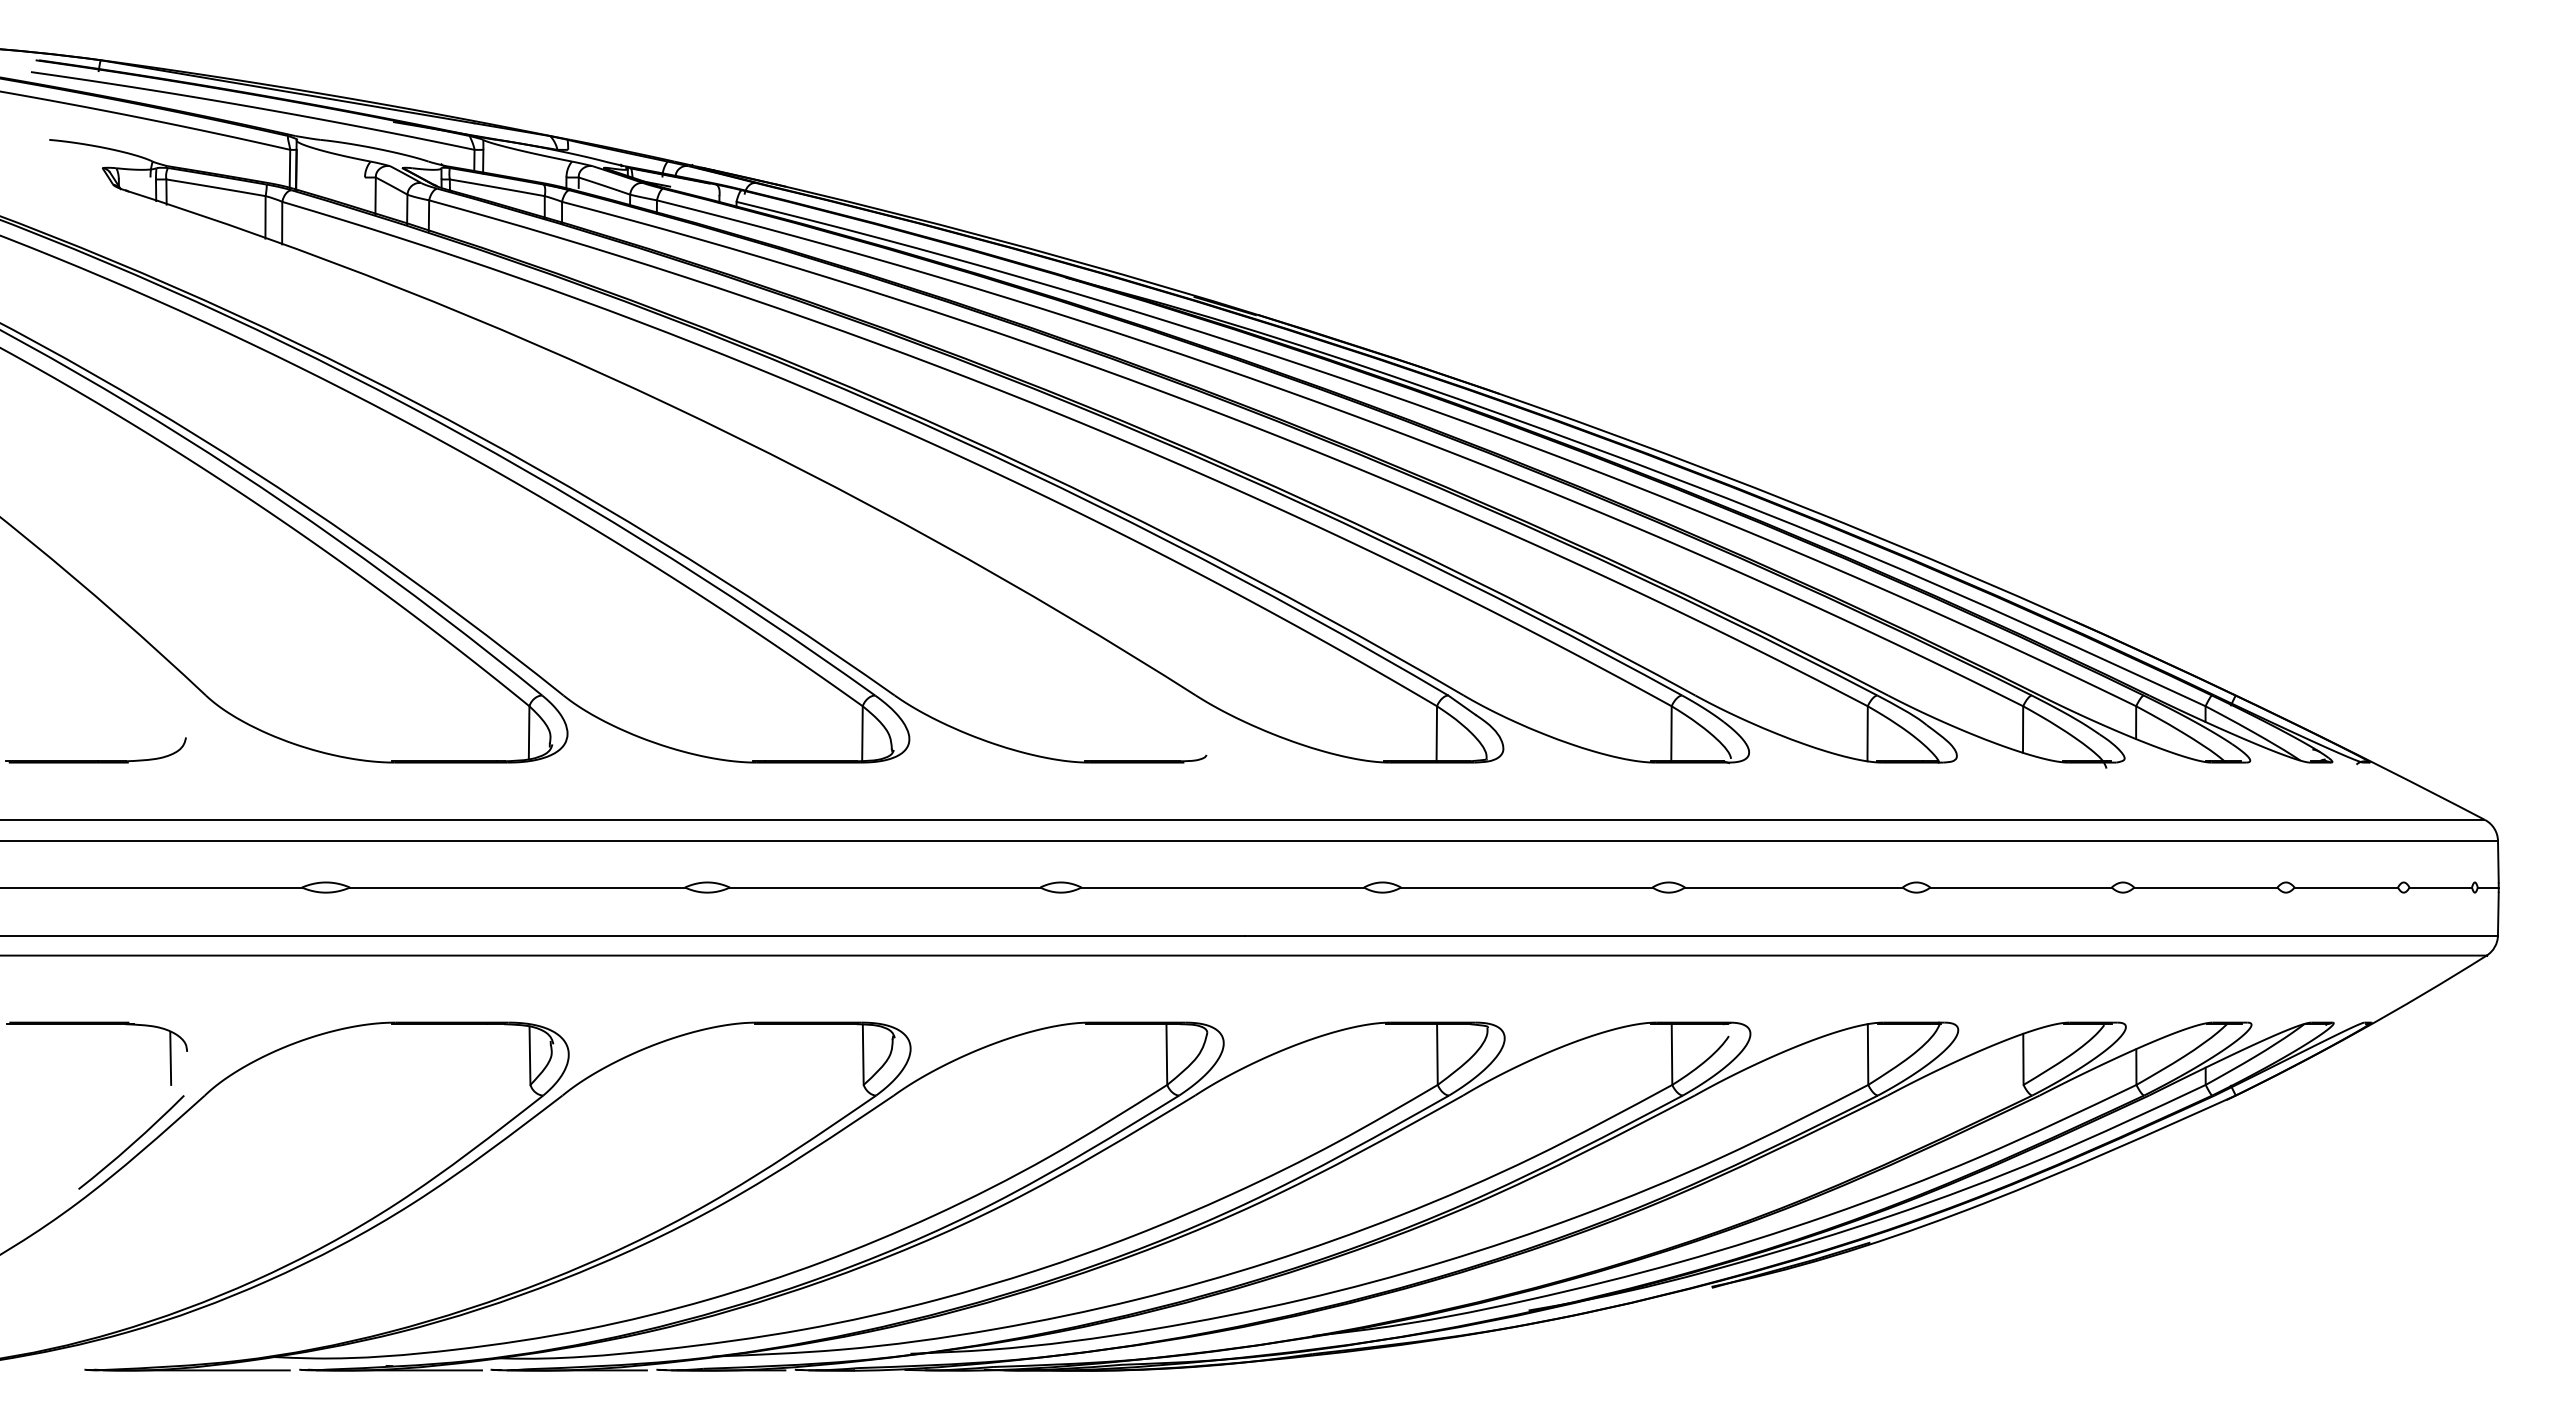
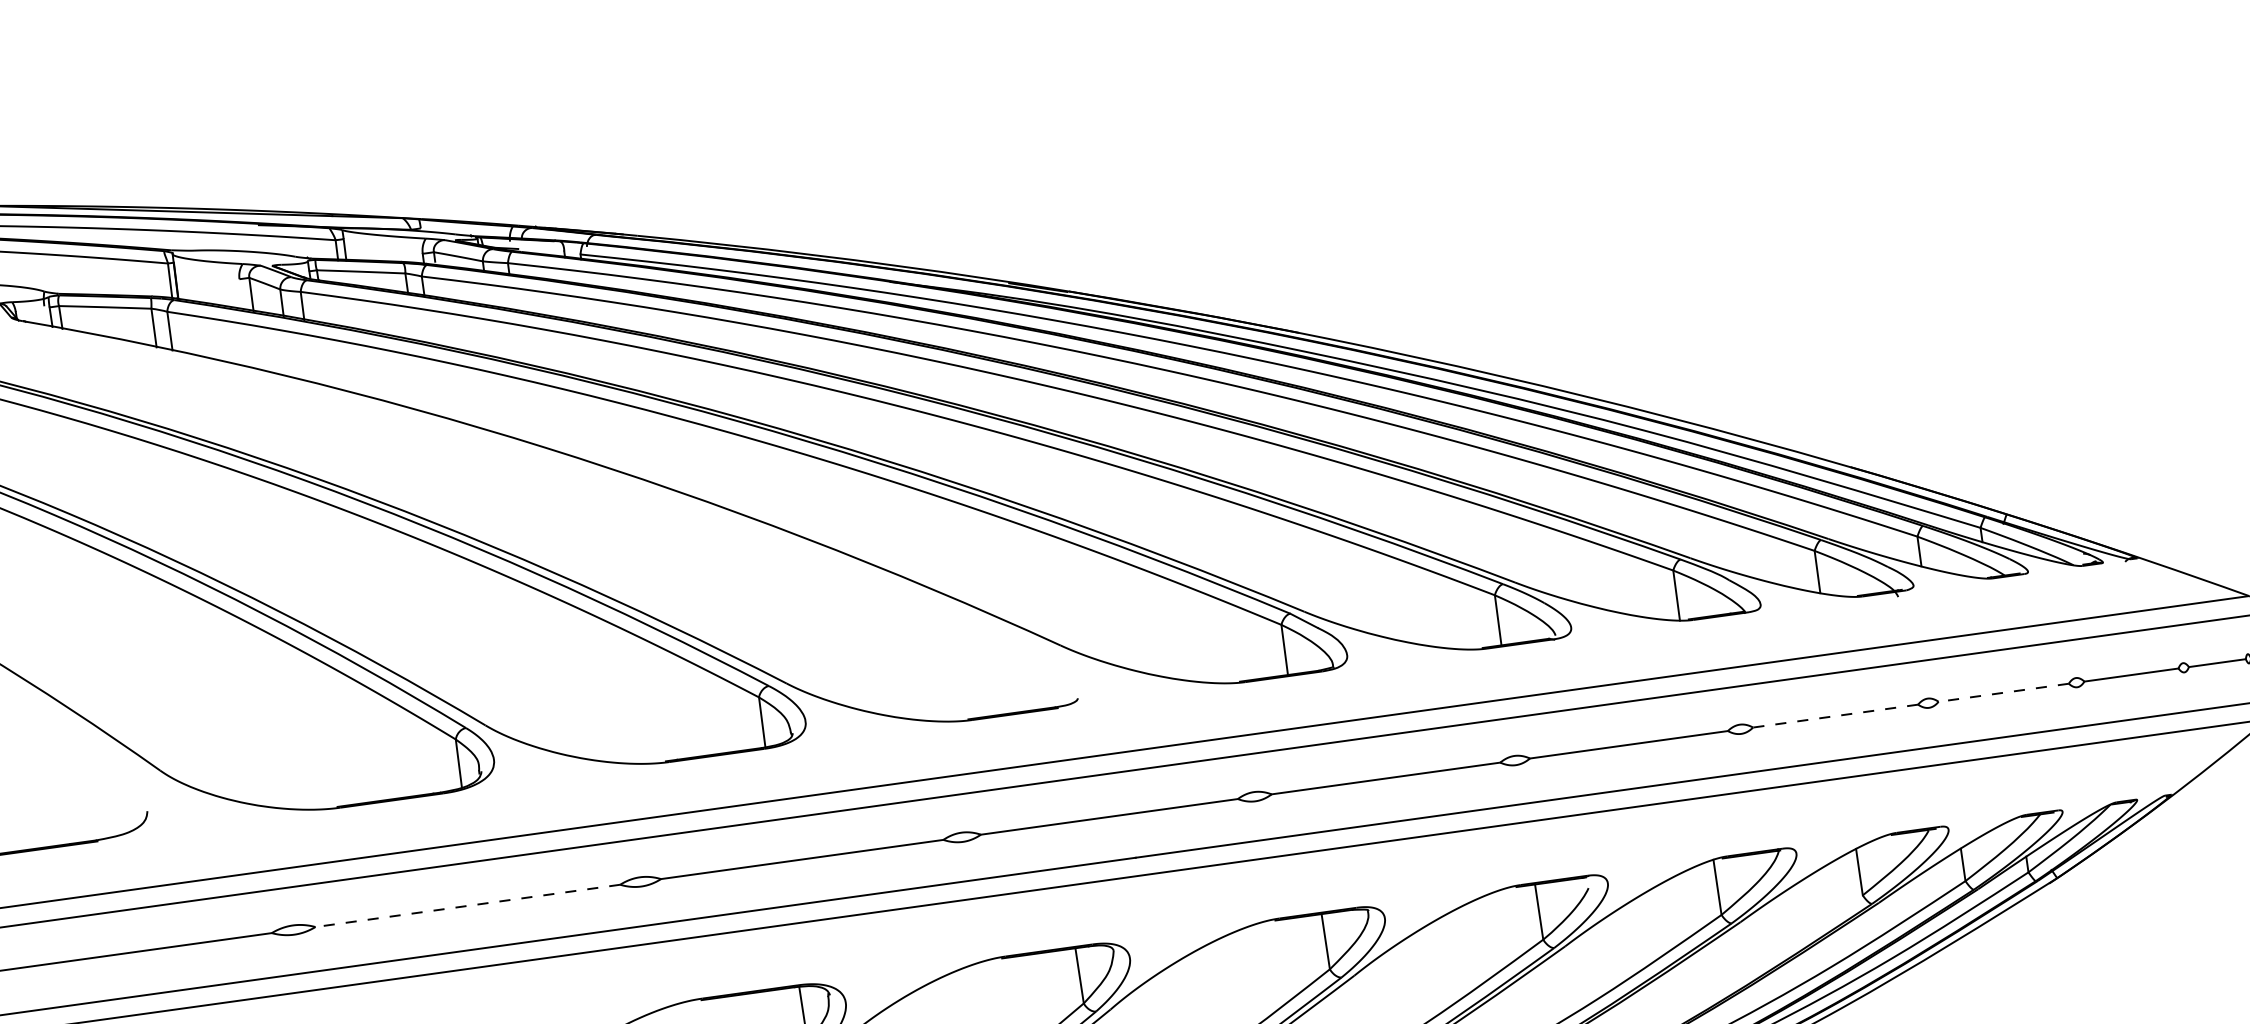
line: (517, 887) -> (467, 905), solid -> dashed
line: (2021, 887) -> (1835, 715), solid -> dashed
line: (2205, 887) -> (2003, 692), solid -> dashed

